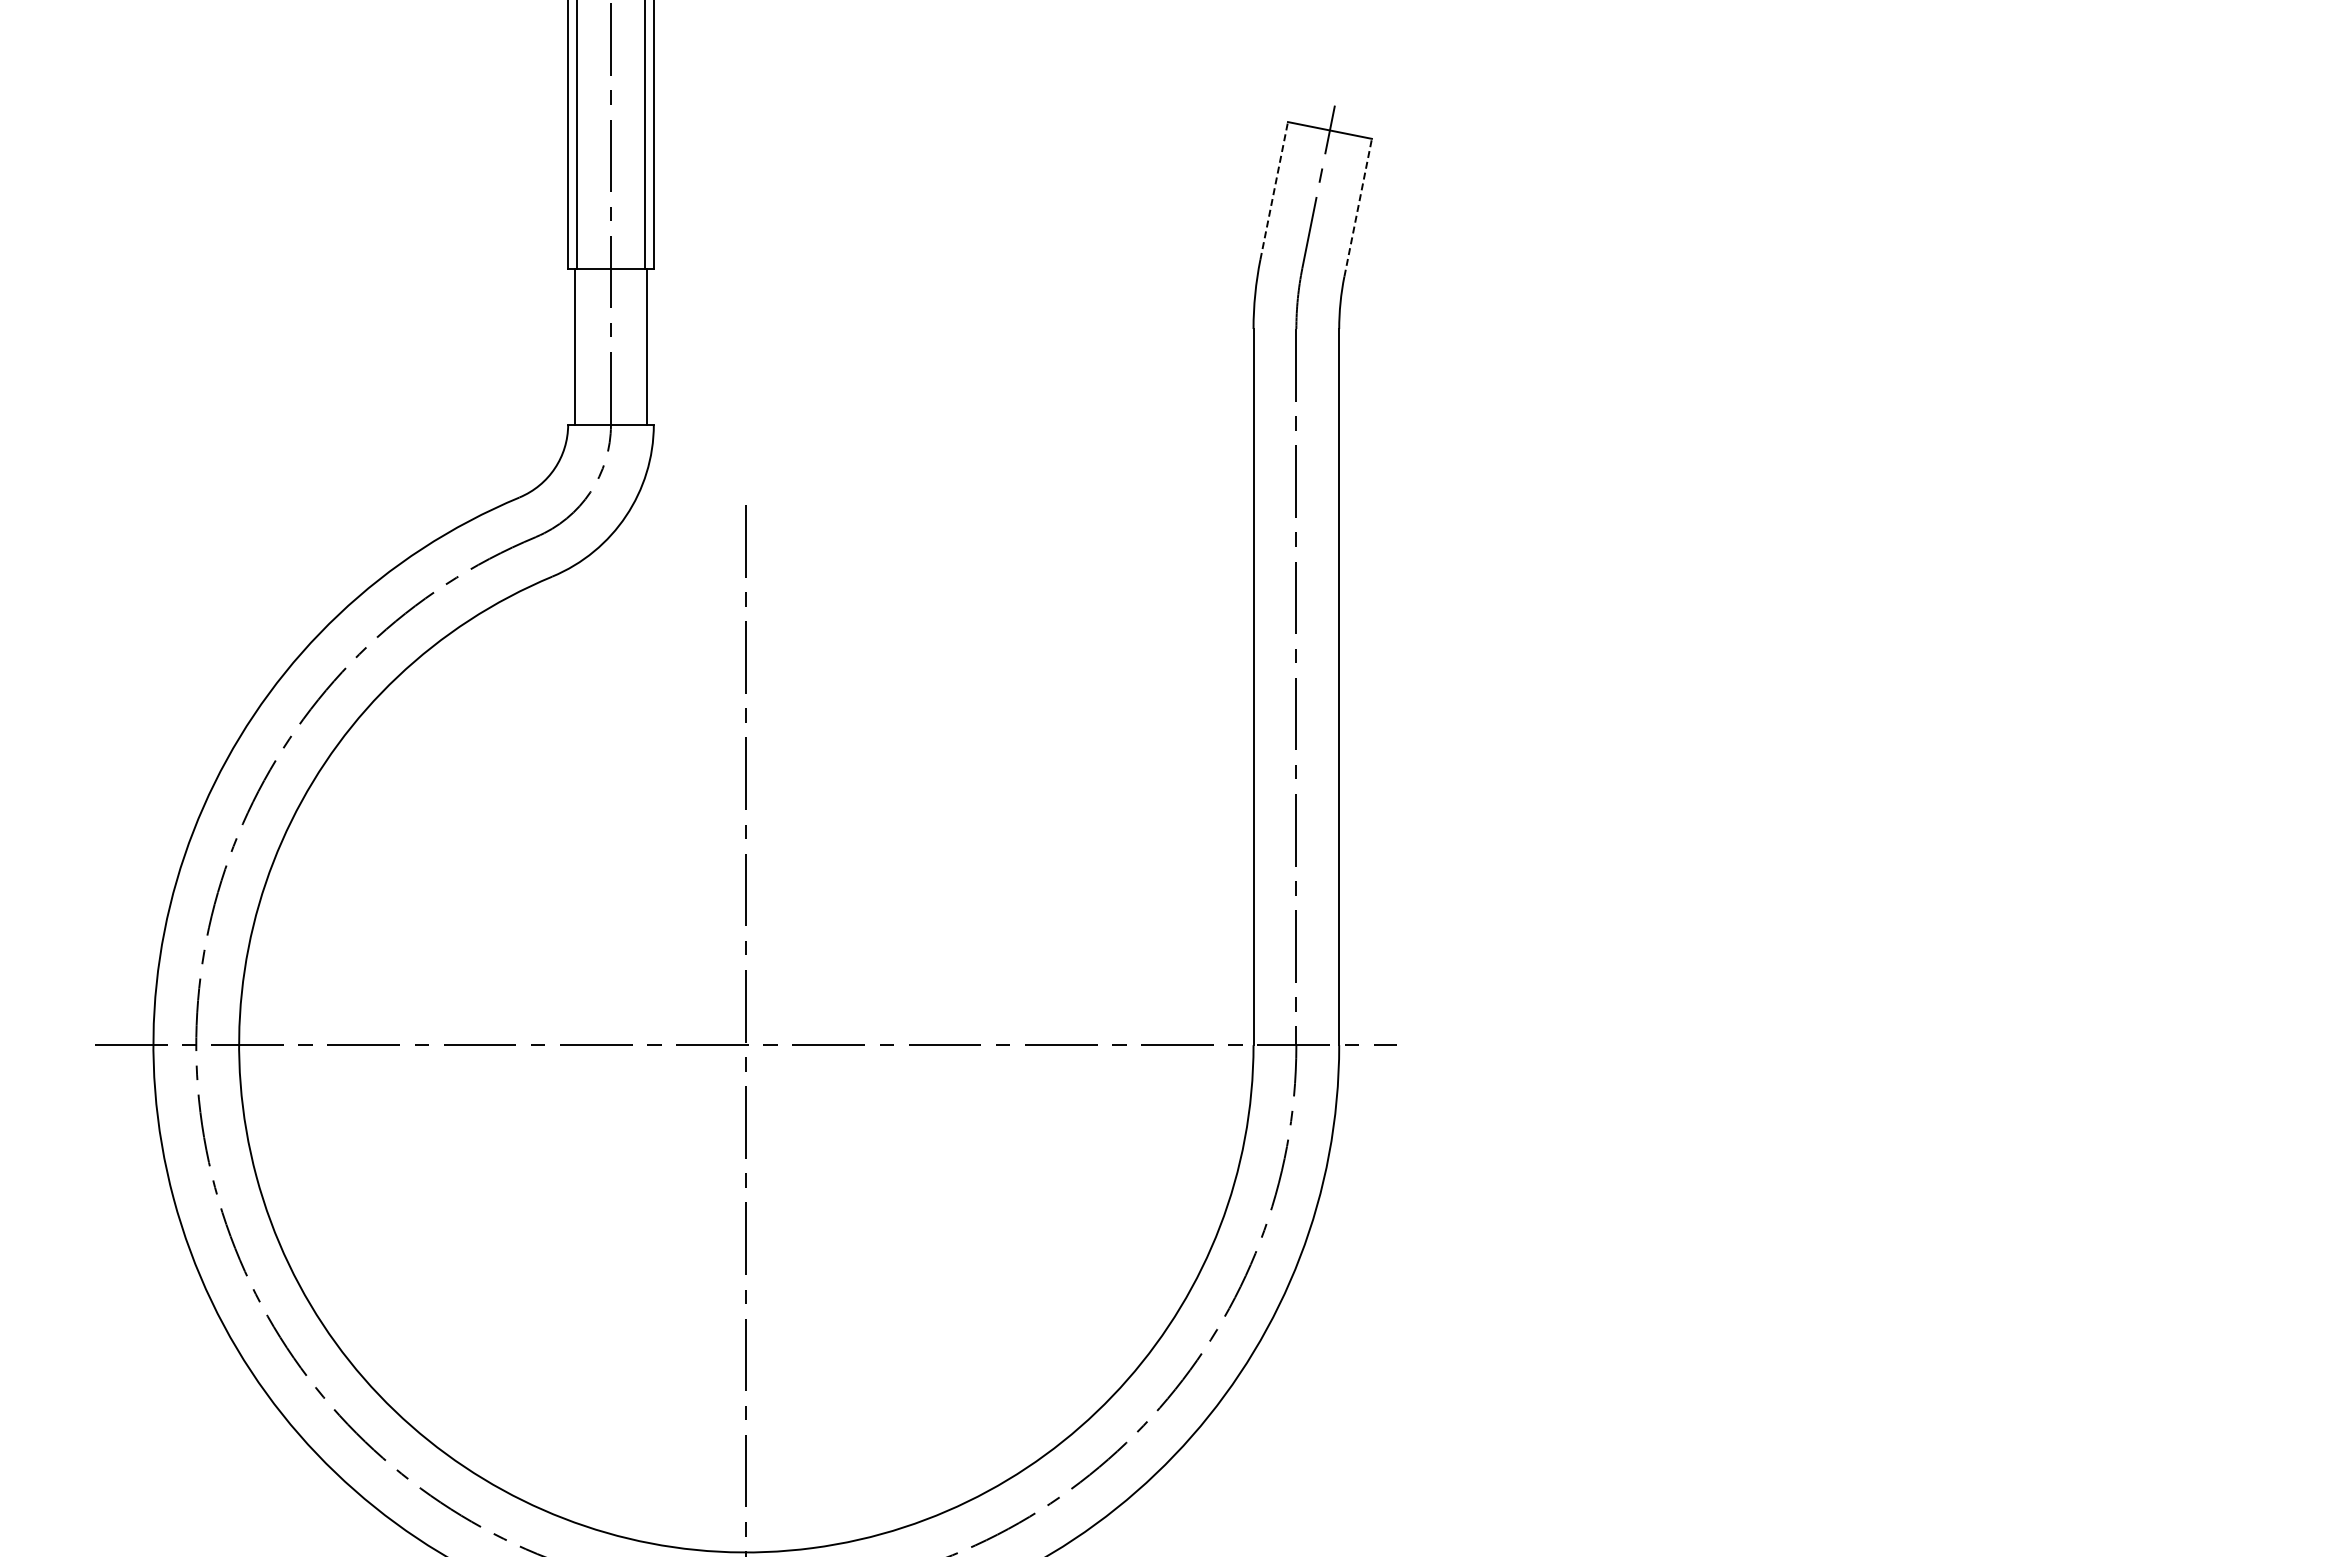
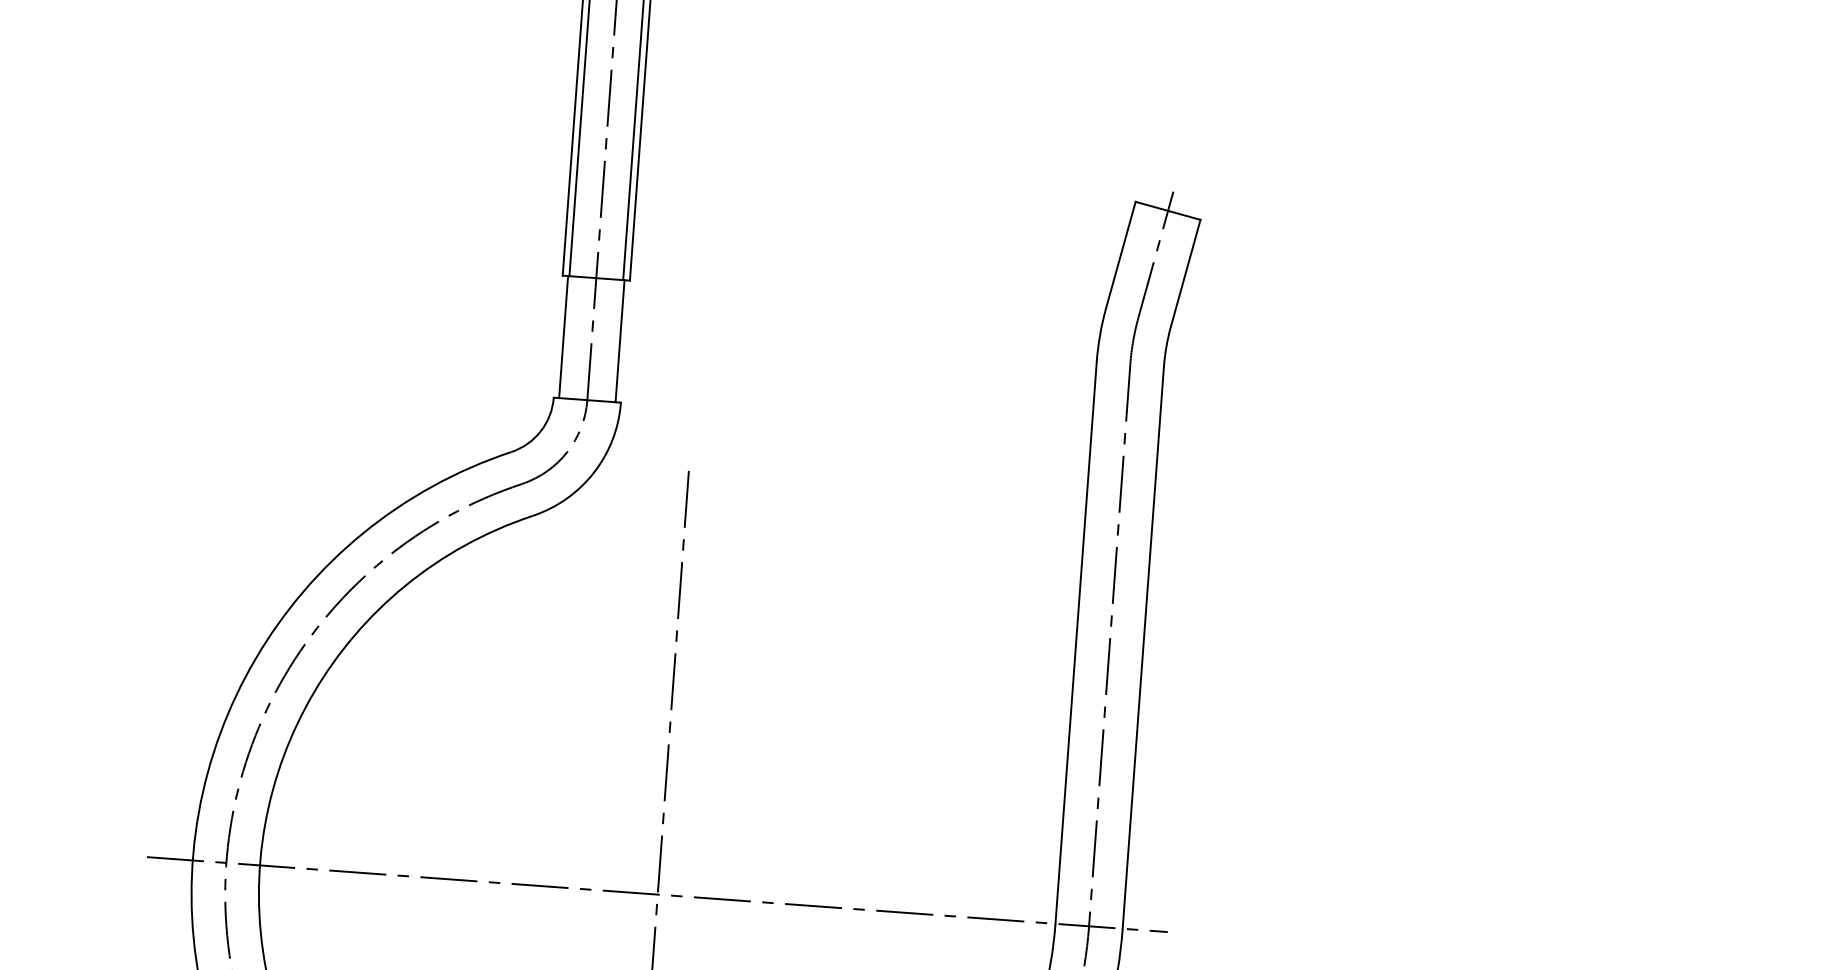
line: (1274, 190) -> (1121, 254), dashed -> solid
line: (1358, 207) -> (1186, 272), dashed -> solid

